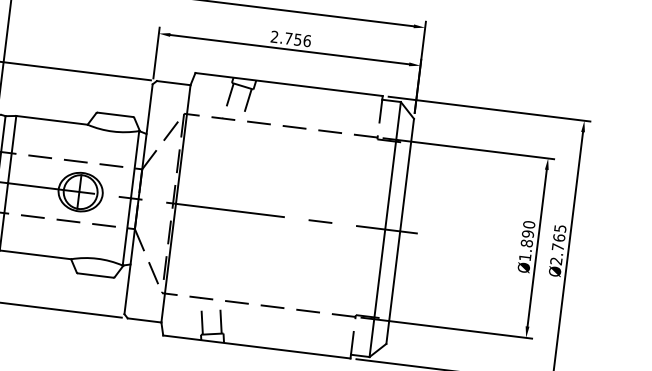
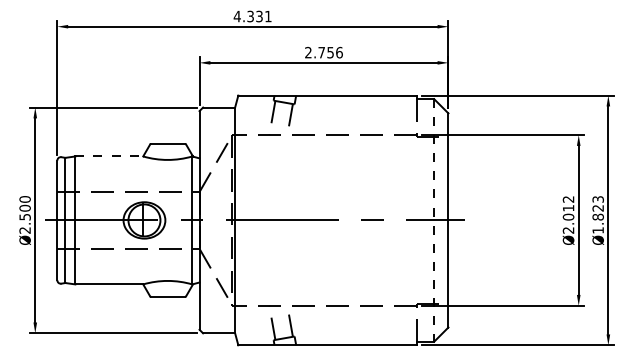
line: (52, 120) -> (109, 156), solid -> dashed
line: (385, 229) -> (434, 220), solid -> dashed
text: (527, 240) -> (568, 214), Ø1.890 -> Ø2.012
text: (557, 244) -> (597, 214), Ø2.765 -> Ø1.823

